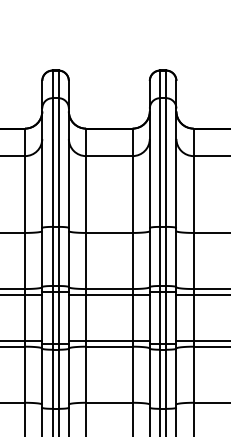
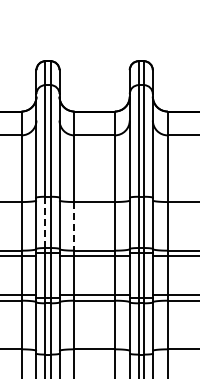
line: (52, 256) -> (45, 222), solid -> dashed
line: (86, 261) -> (74, 226), solid -> dashed

